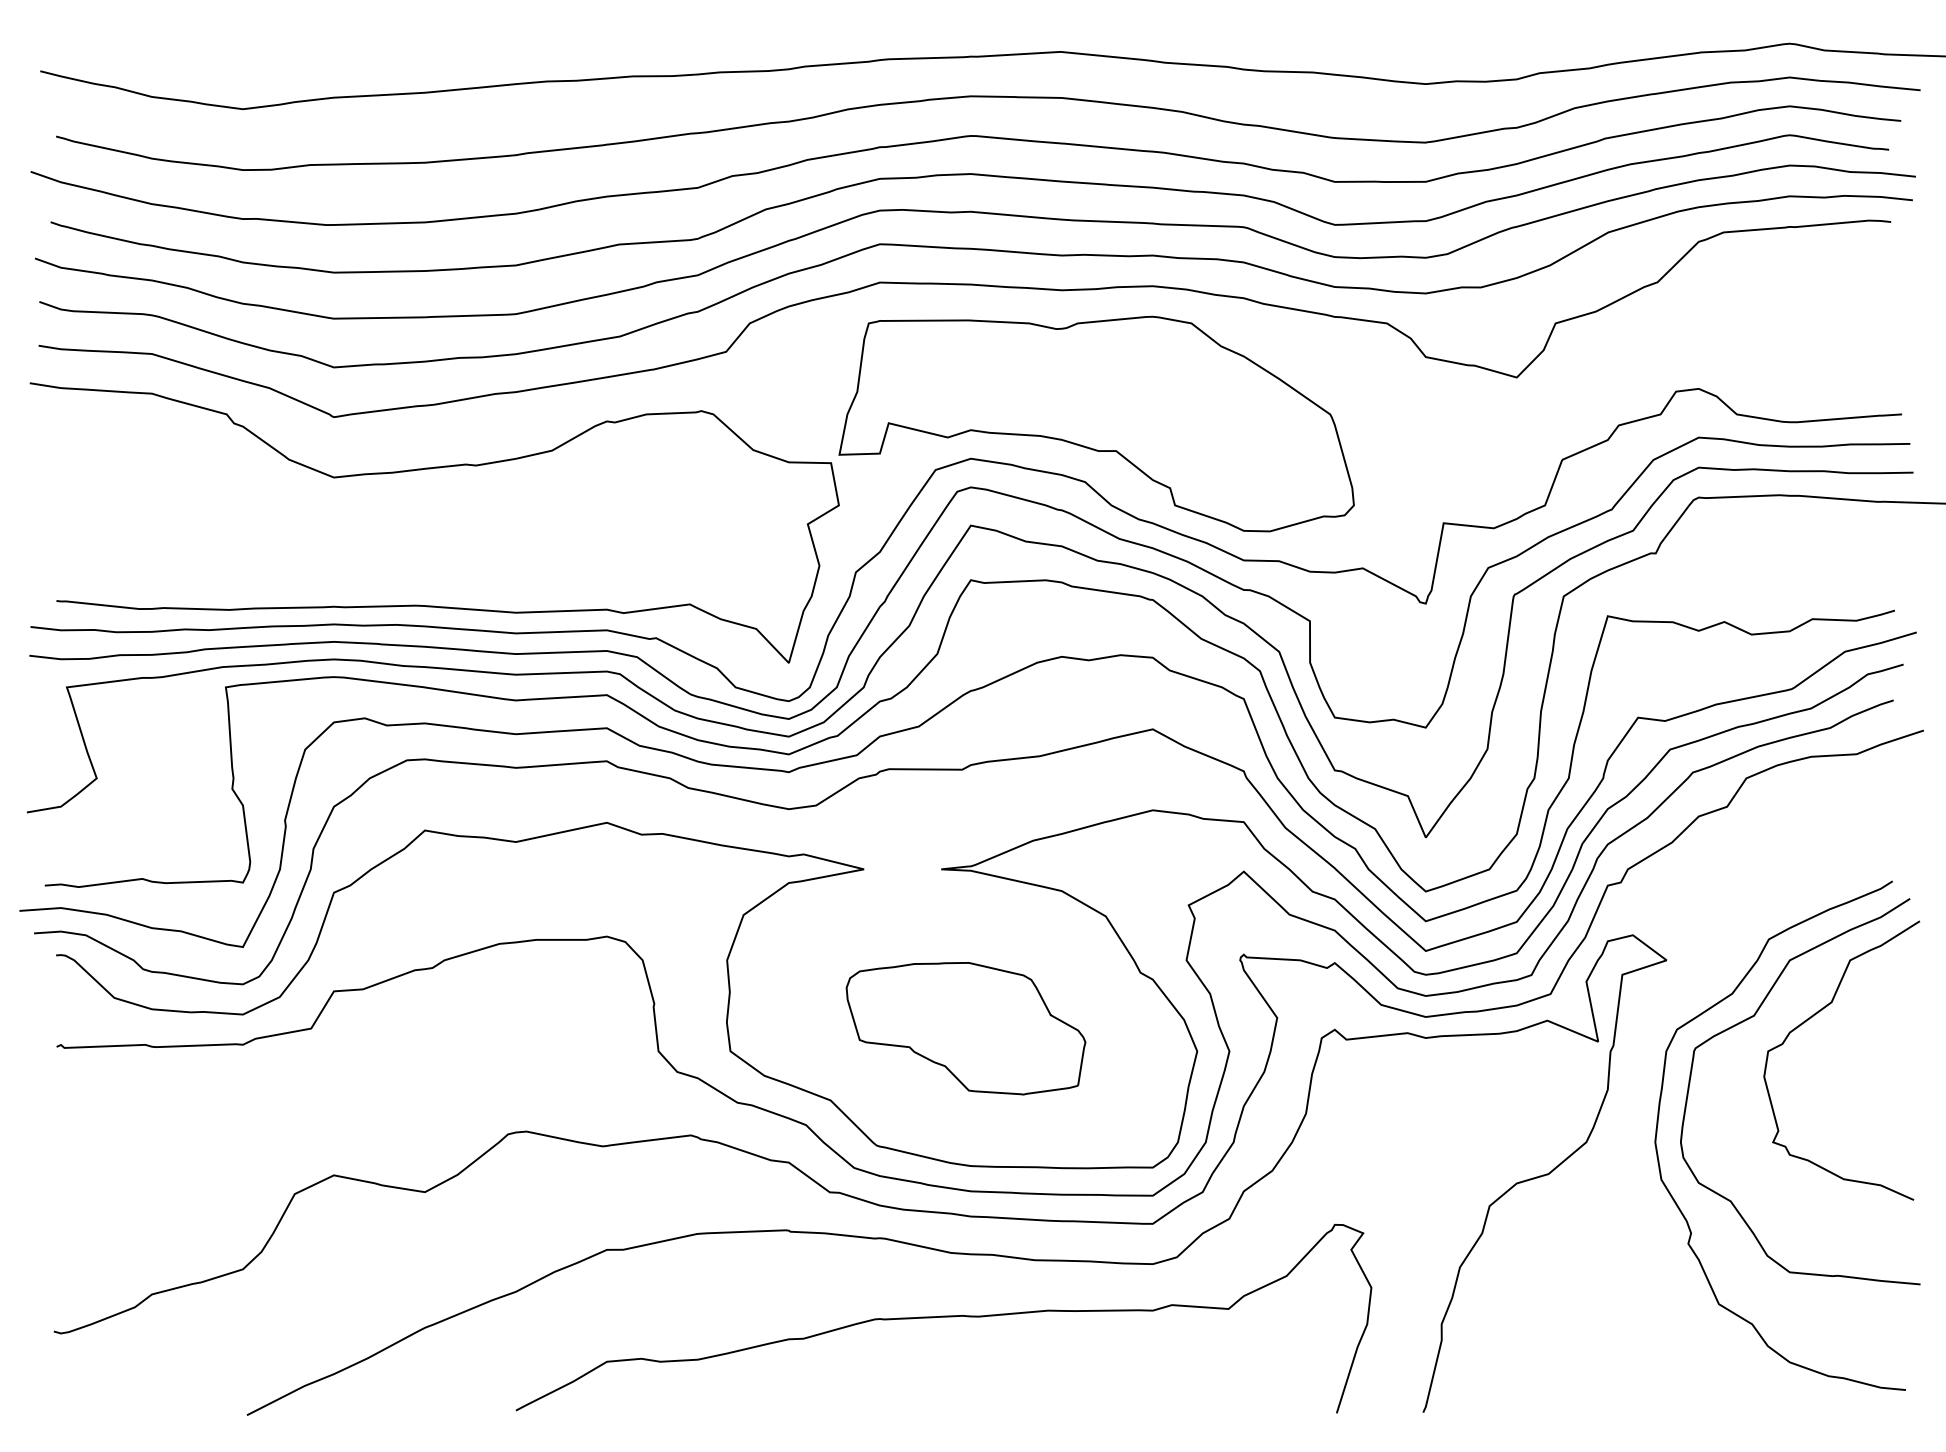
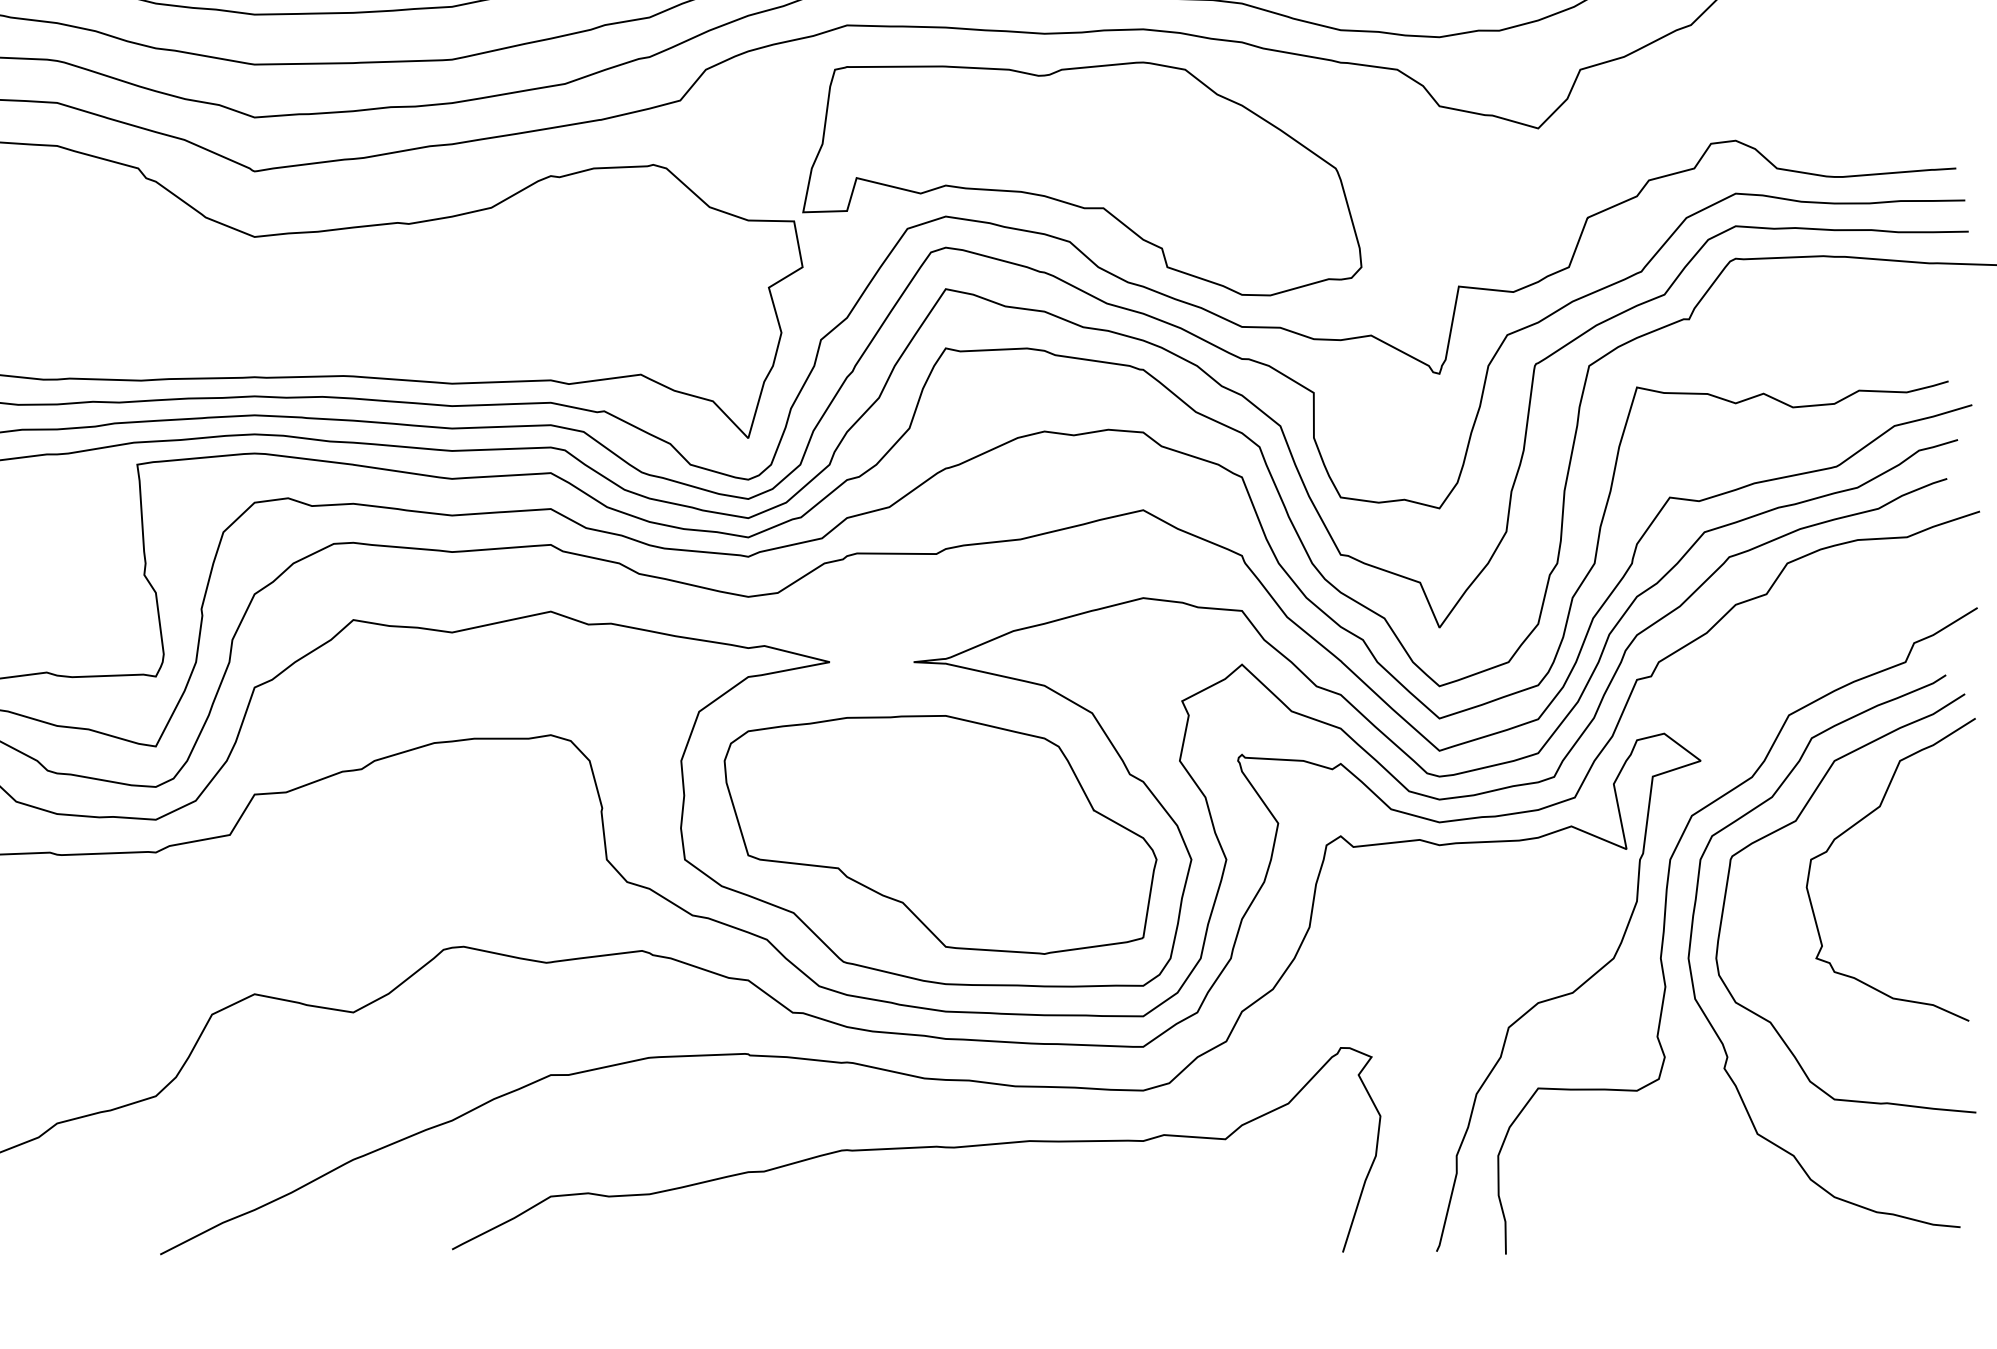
part: (965, 1028) -> (939, 834), size x1.67
curve: (1634, 1107) -> (1665, 920), added

